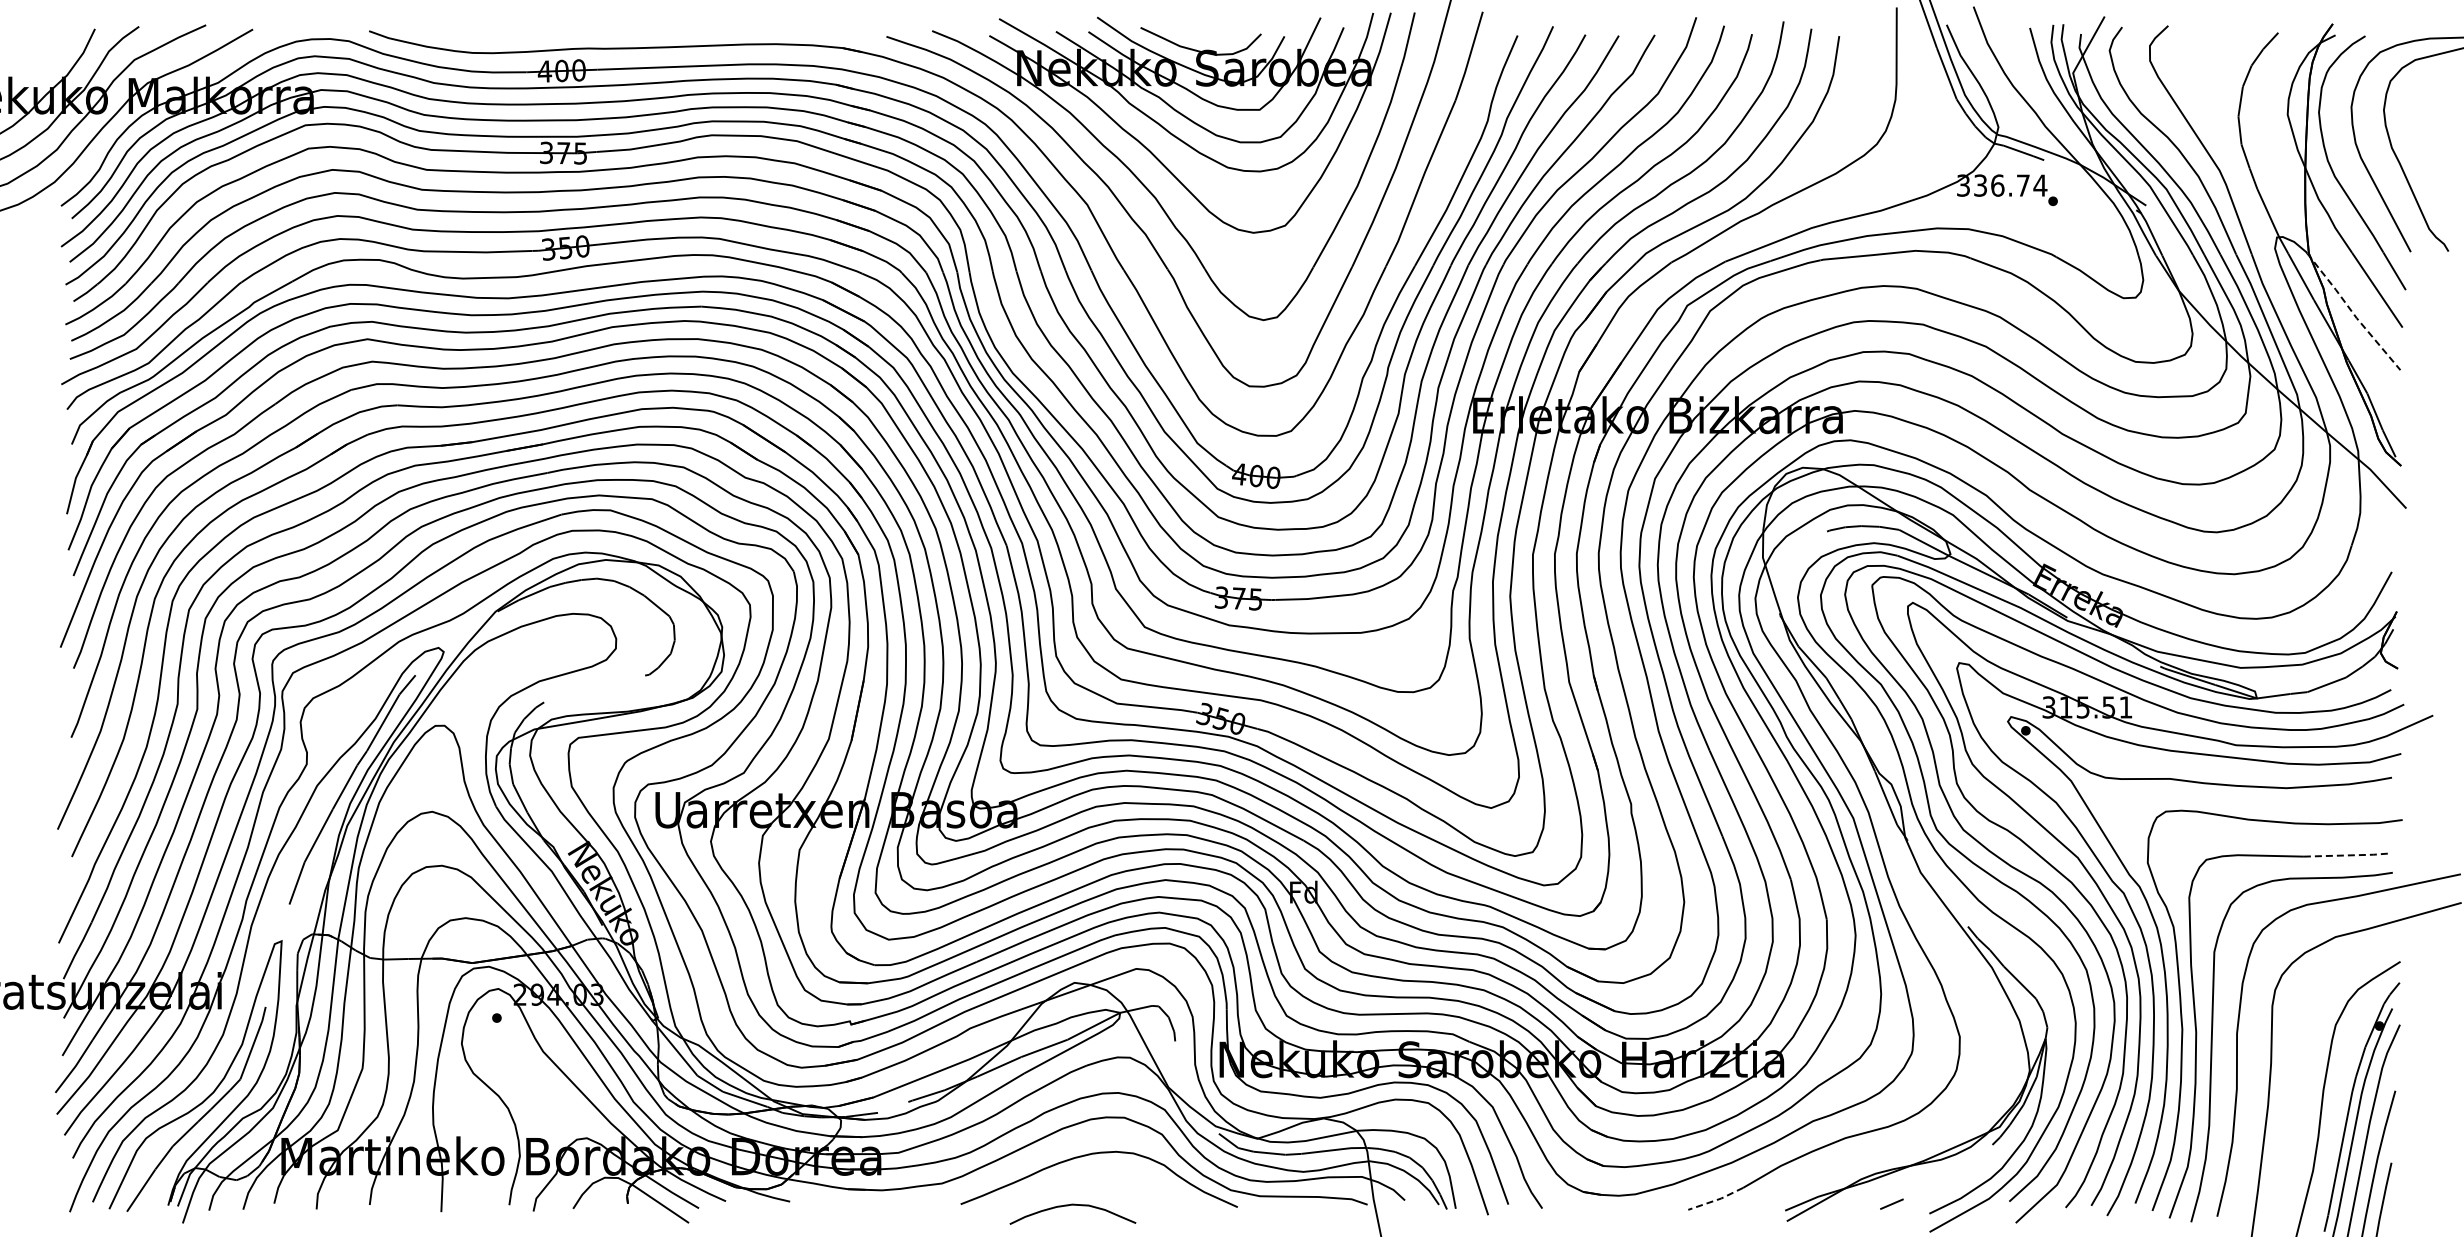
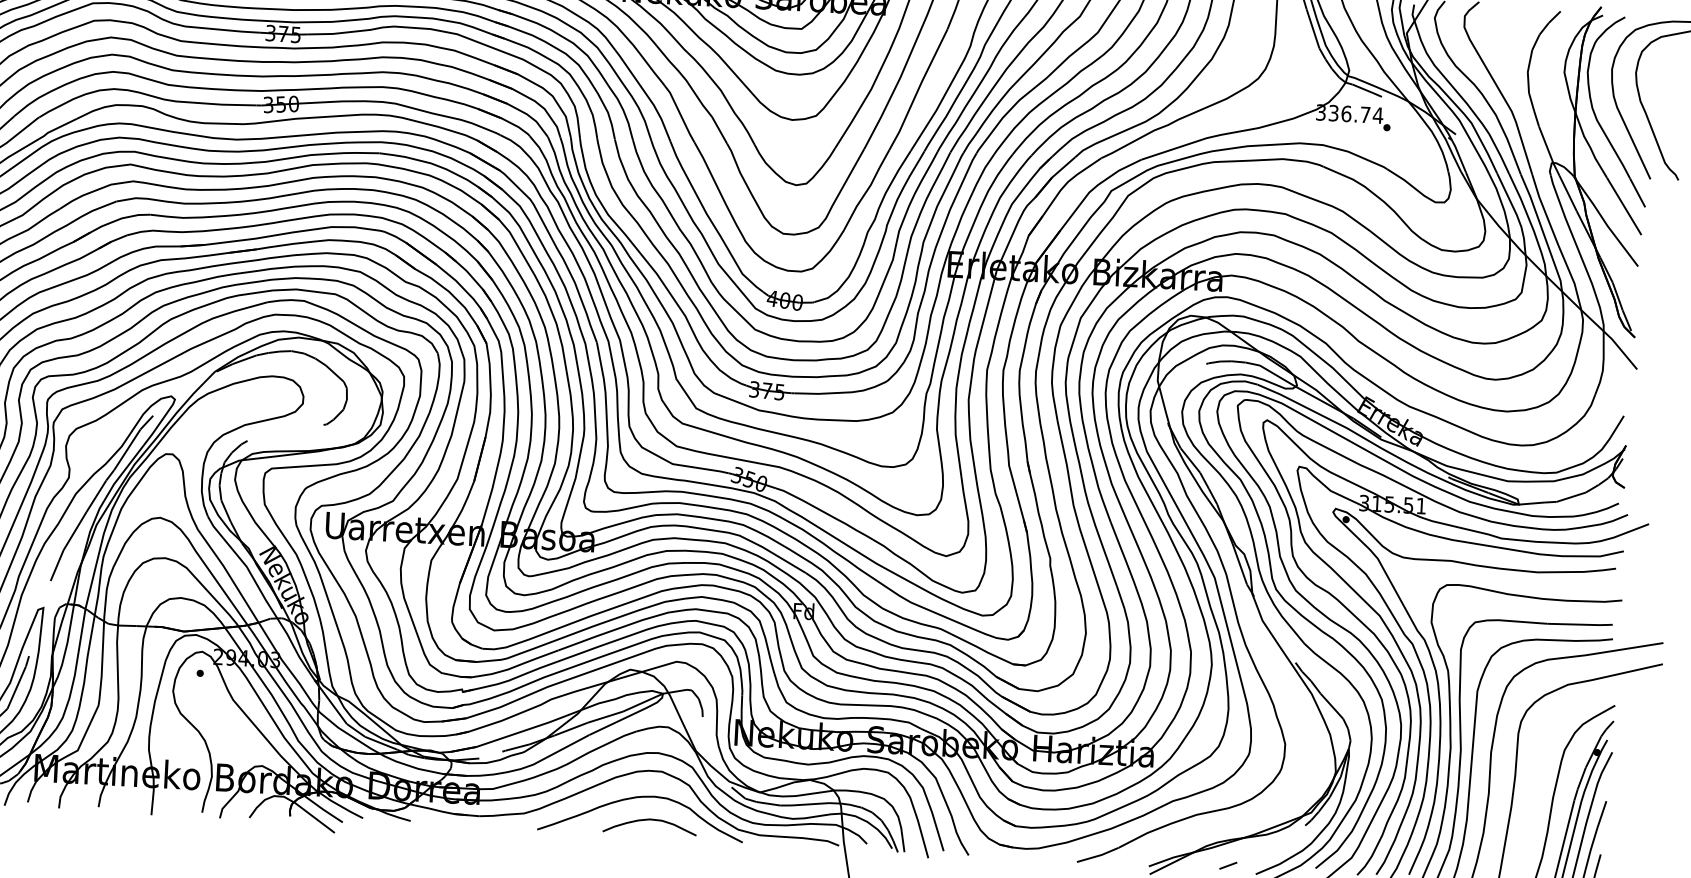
line: (2352, 312) -> (1604, 221), dashed -> solid
line: (2348, 855) -> (1580, 624), dashed -> solid
line: (1716, 1200) -> (1098, 856), dashed -> solid
curve: (1072, 1205) -> (649, 820), moved

